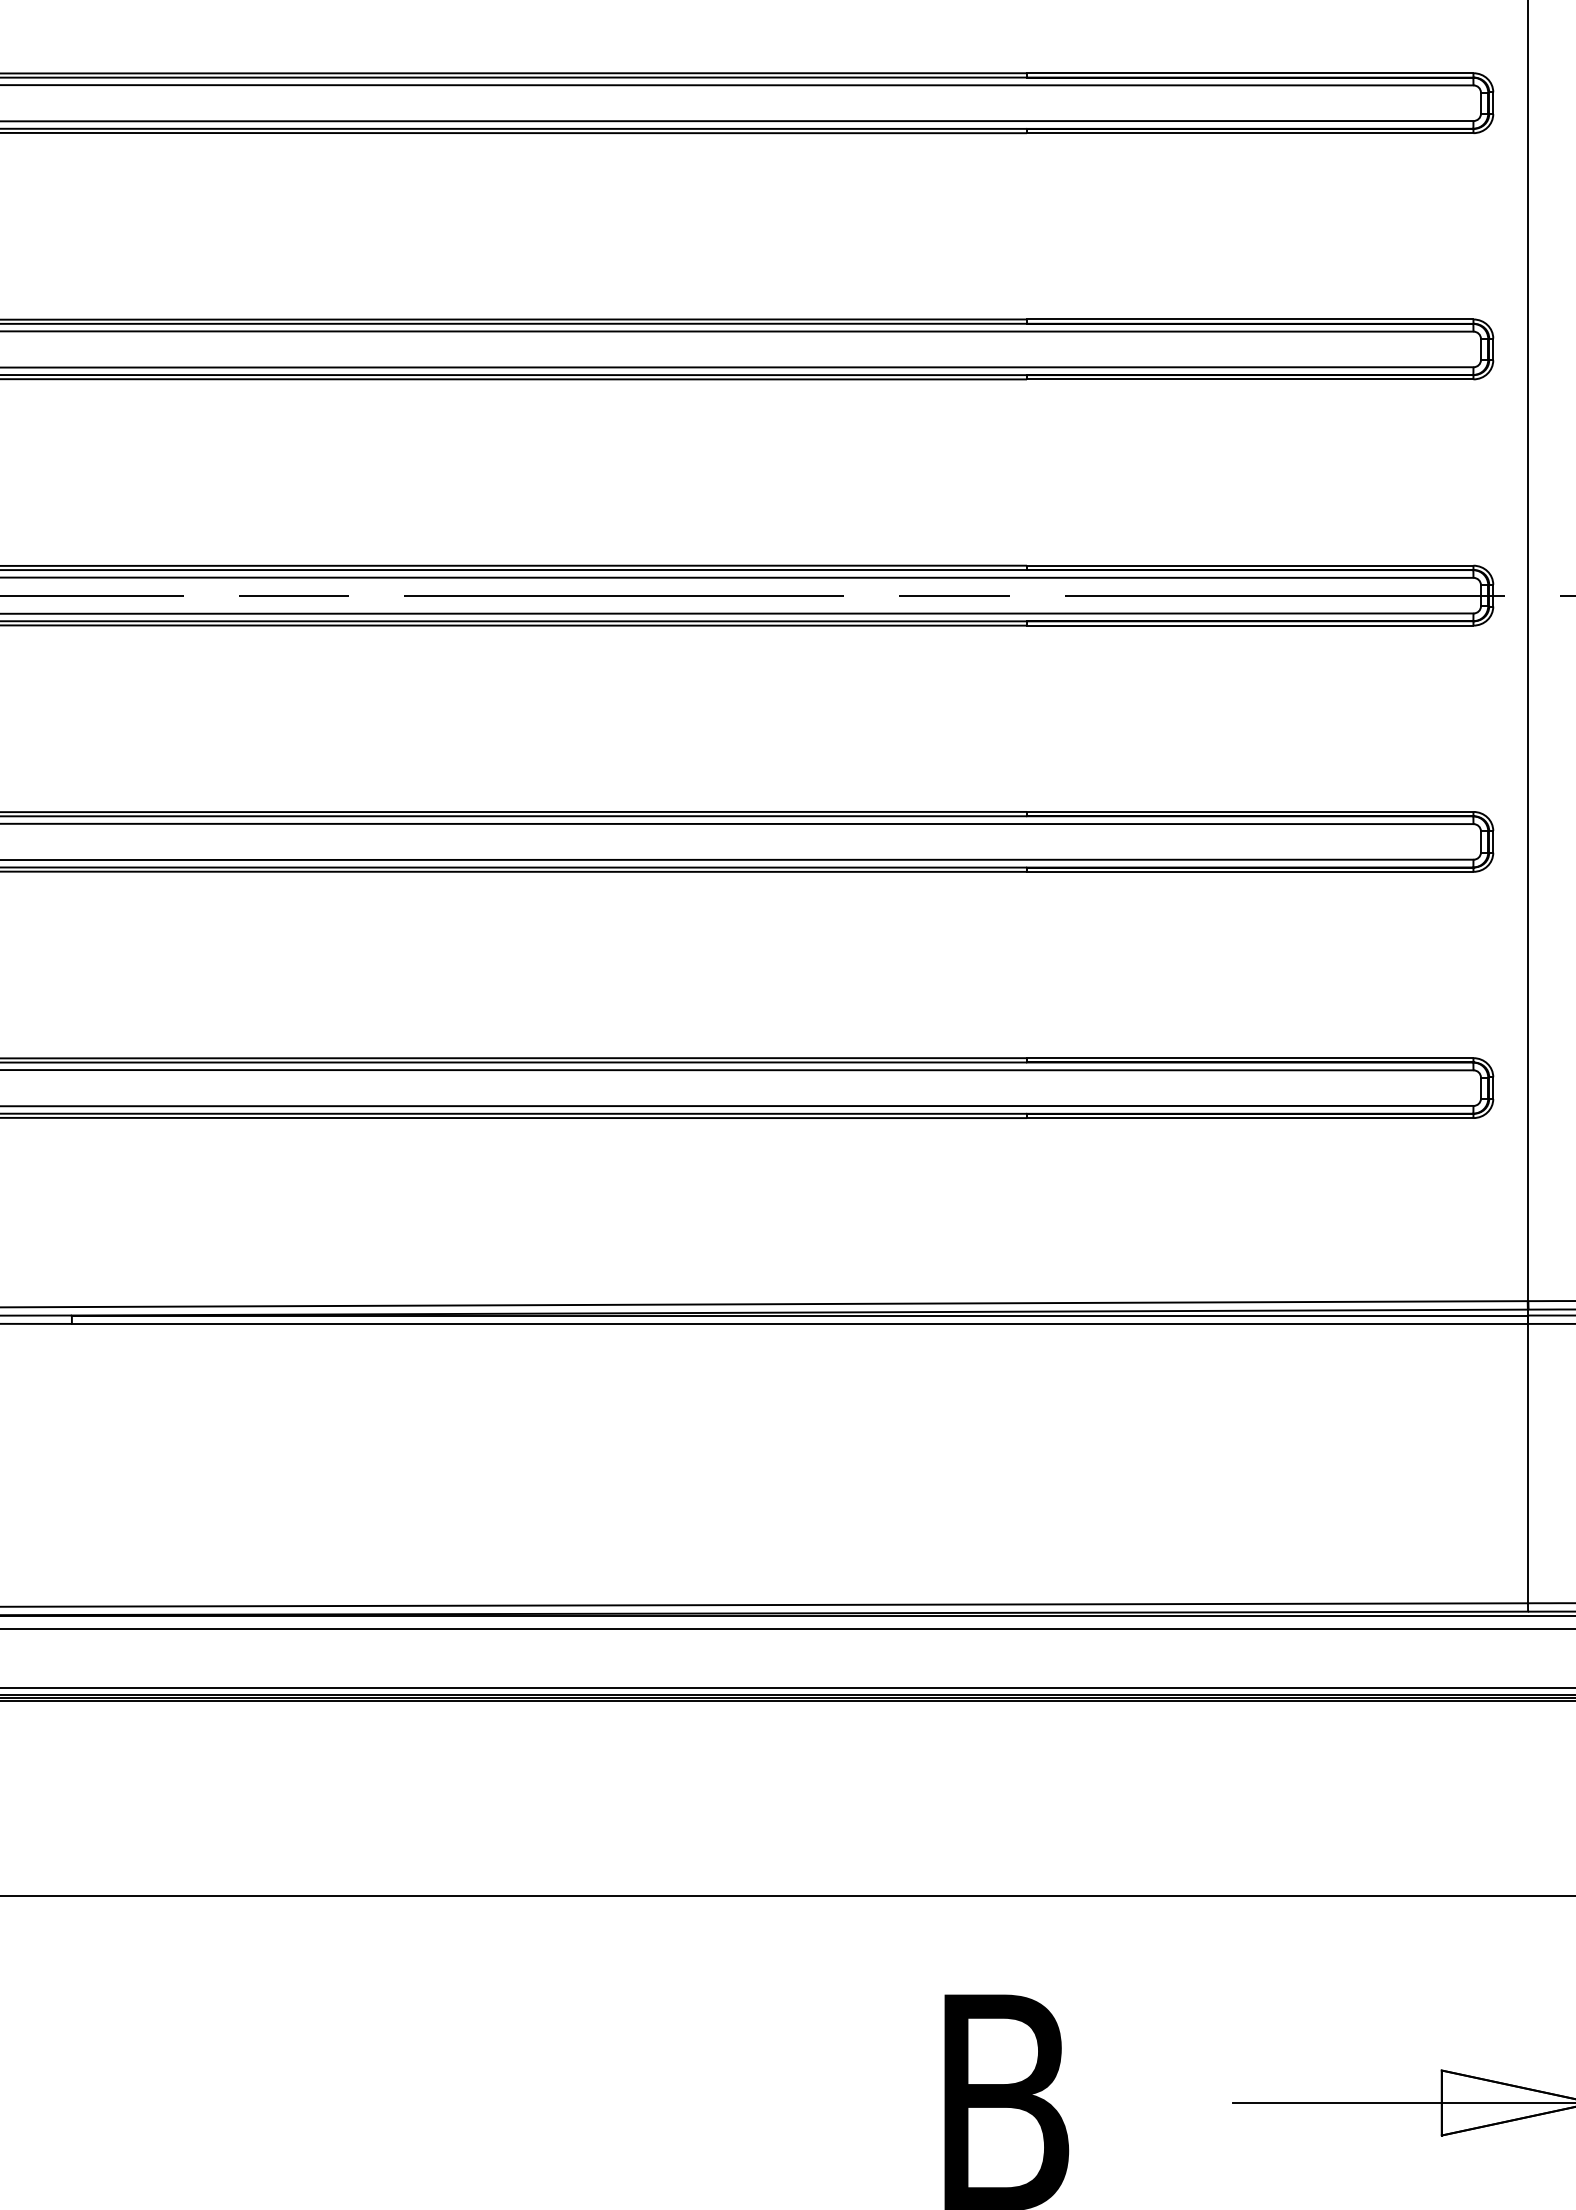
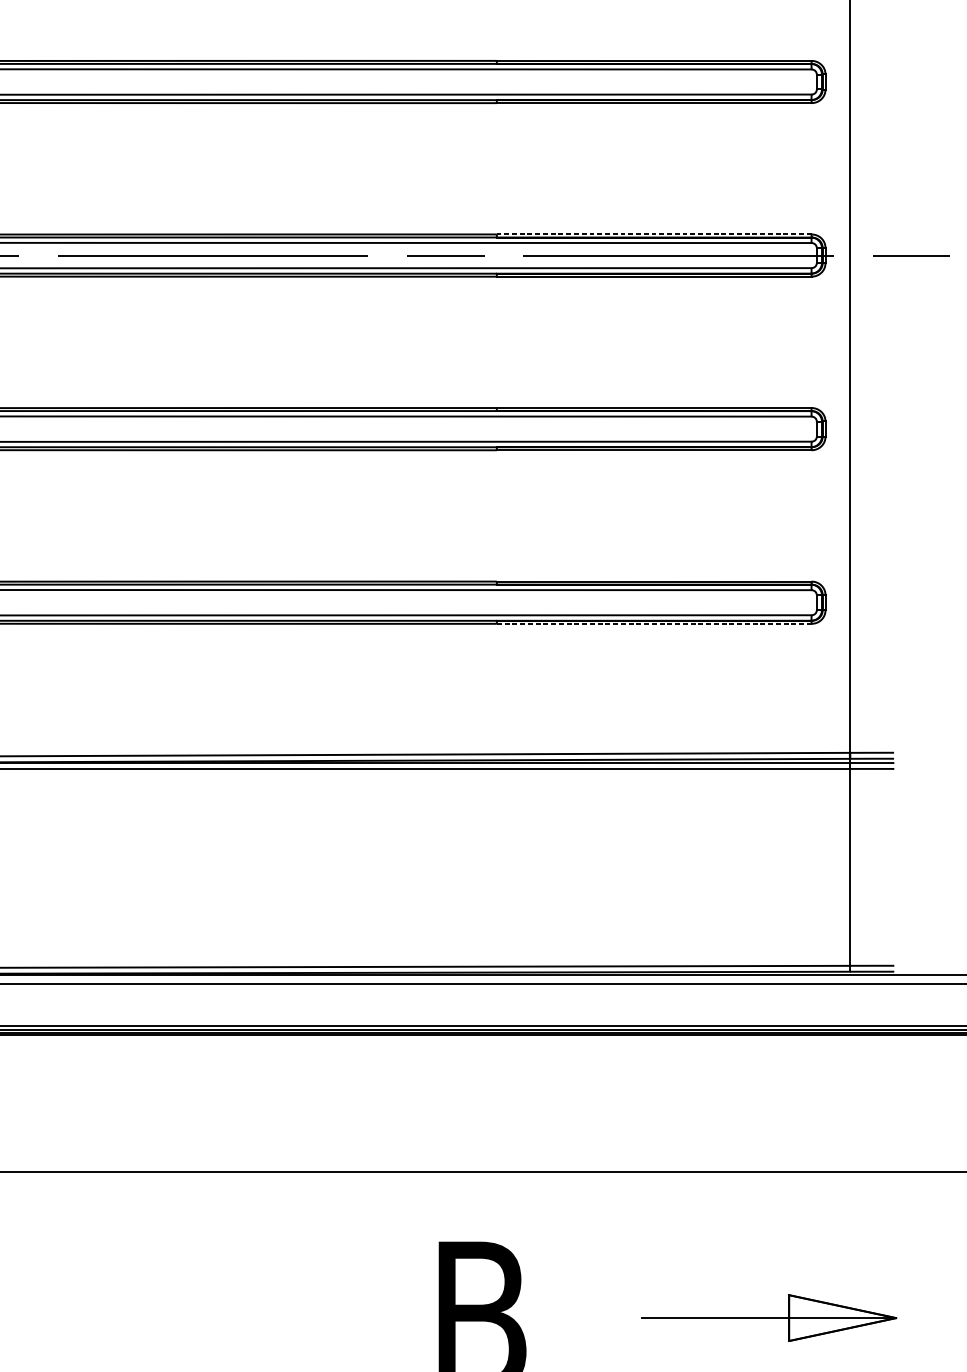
line: (1249, 565) -> (653, 234), solid -> dashed
line: (1250, 1118) -> (654, 624), solid -> dashed

